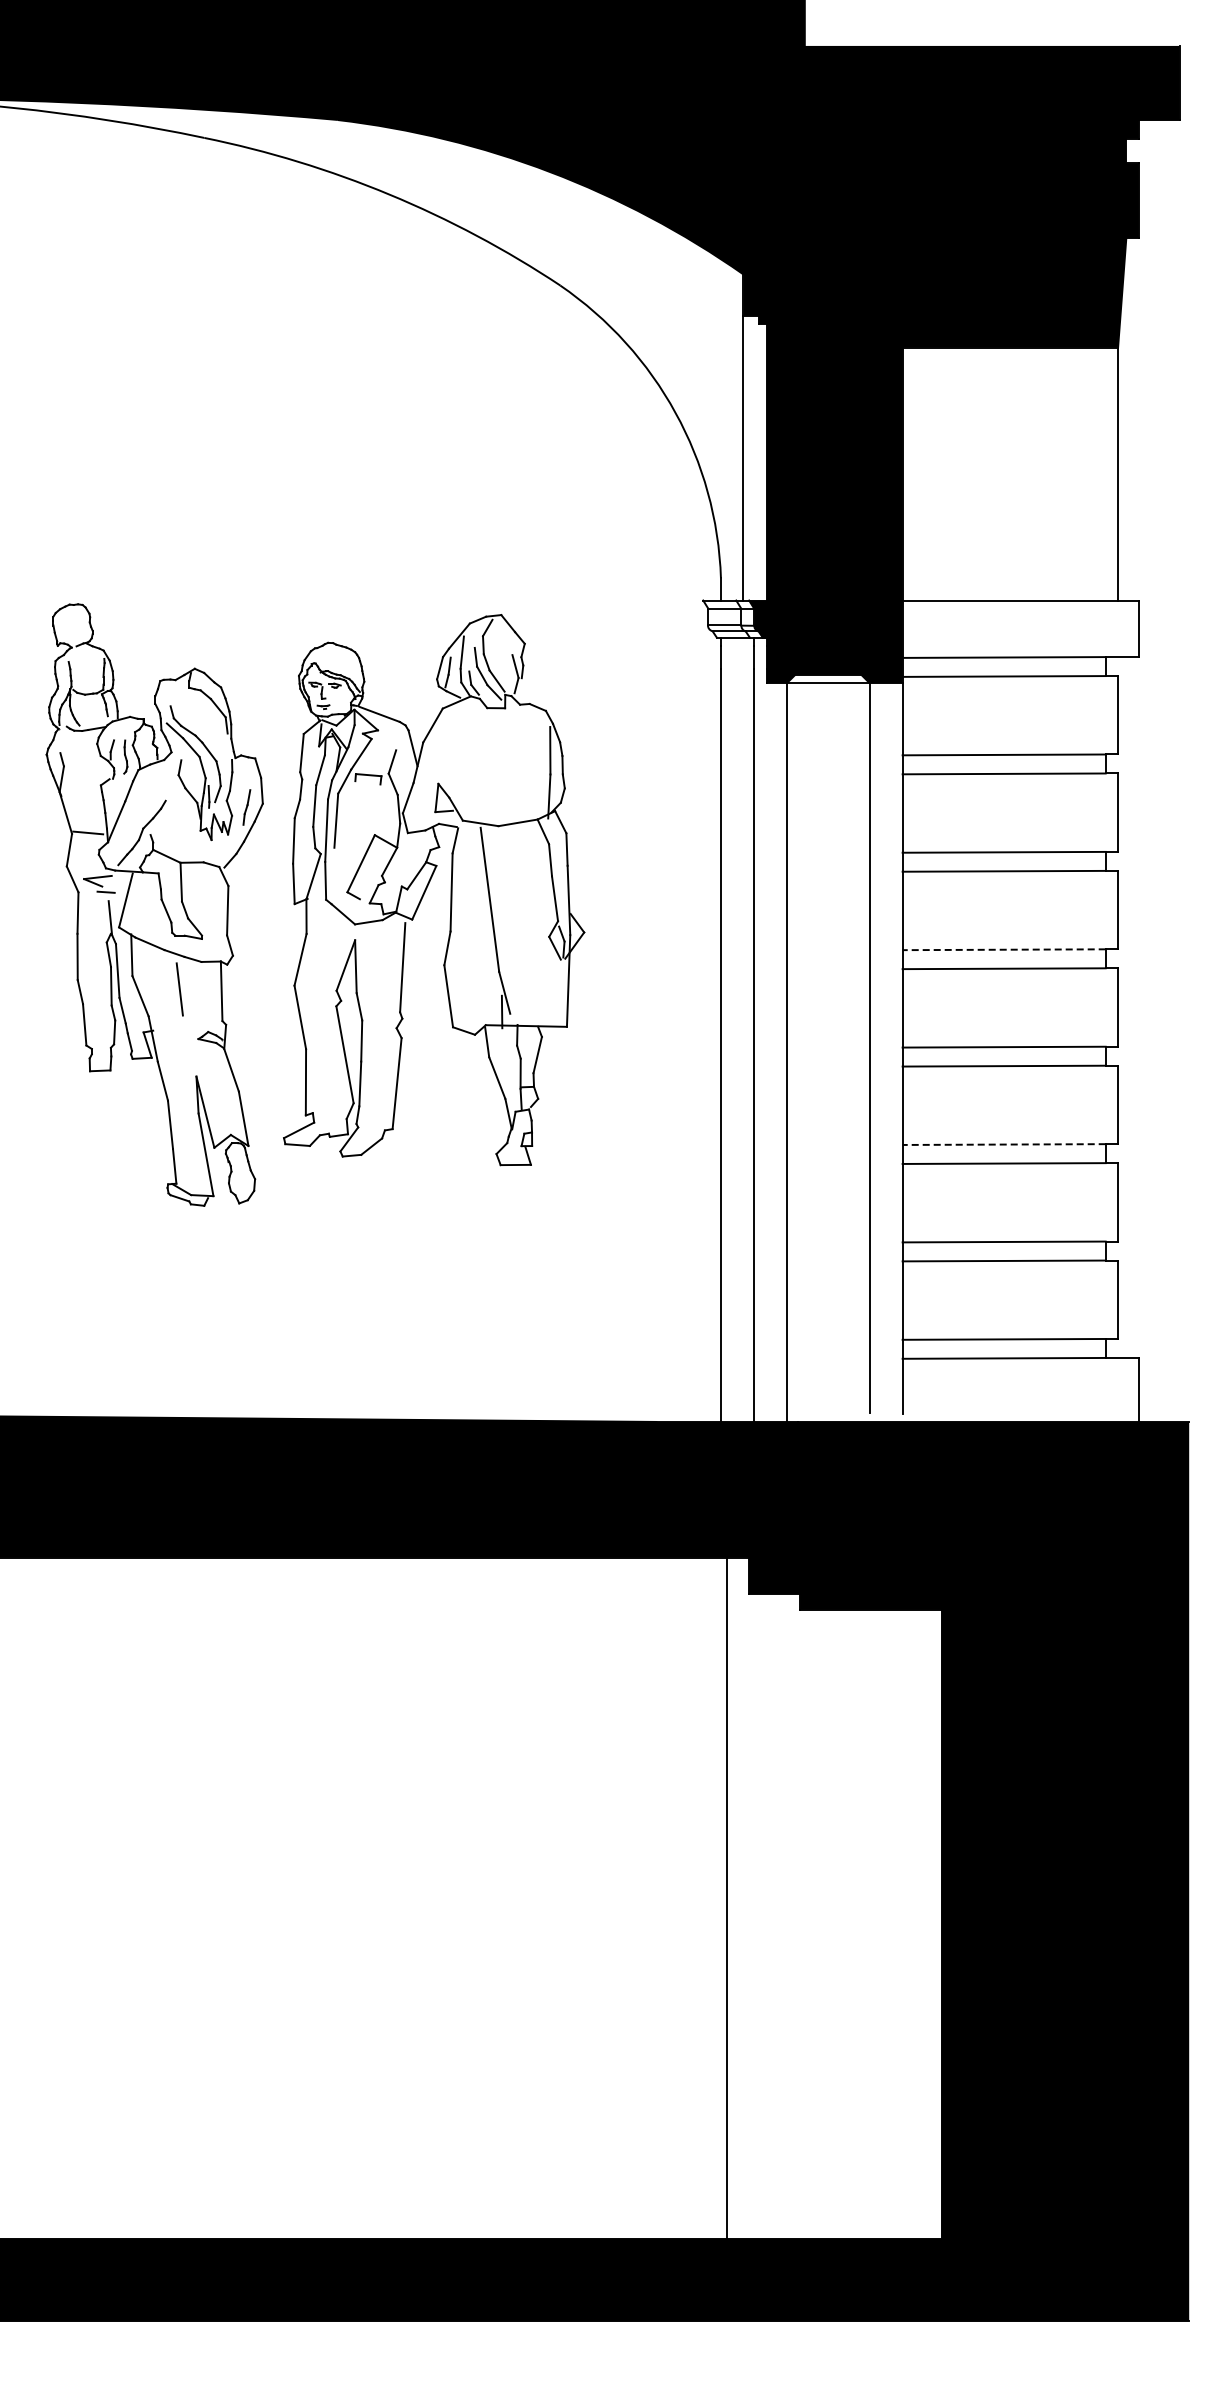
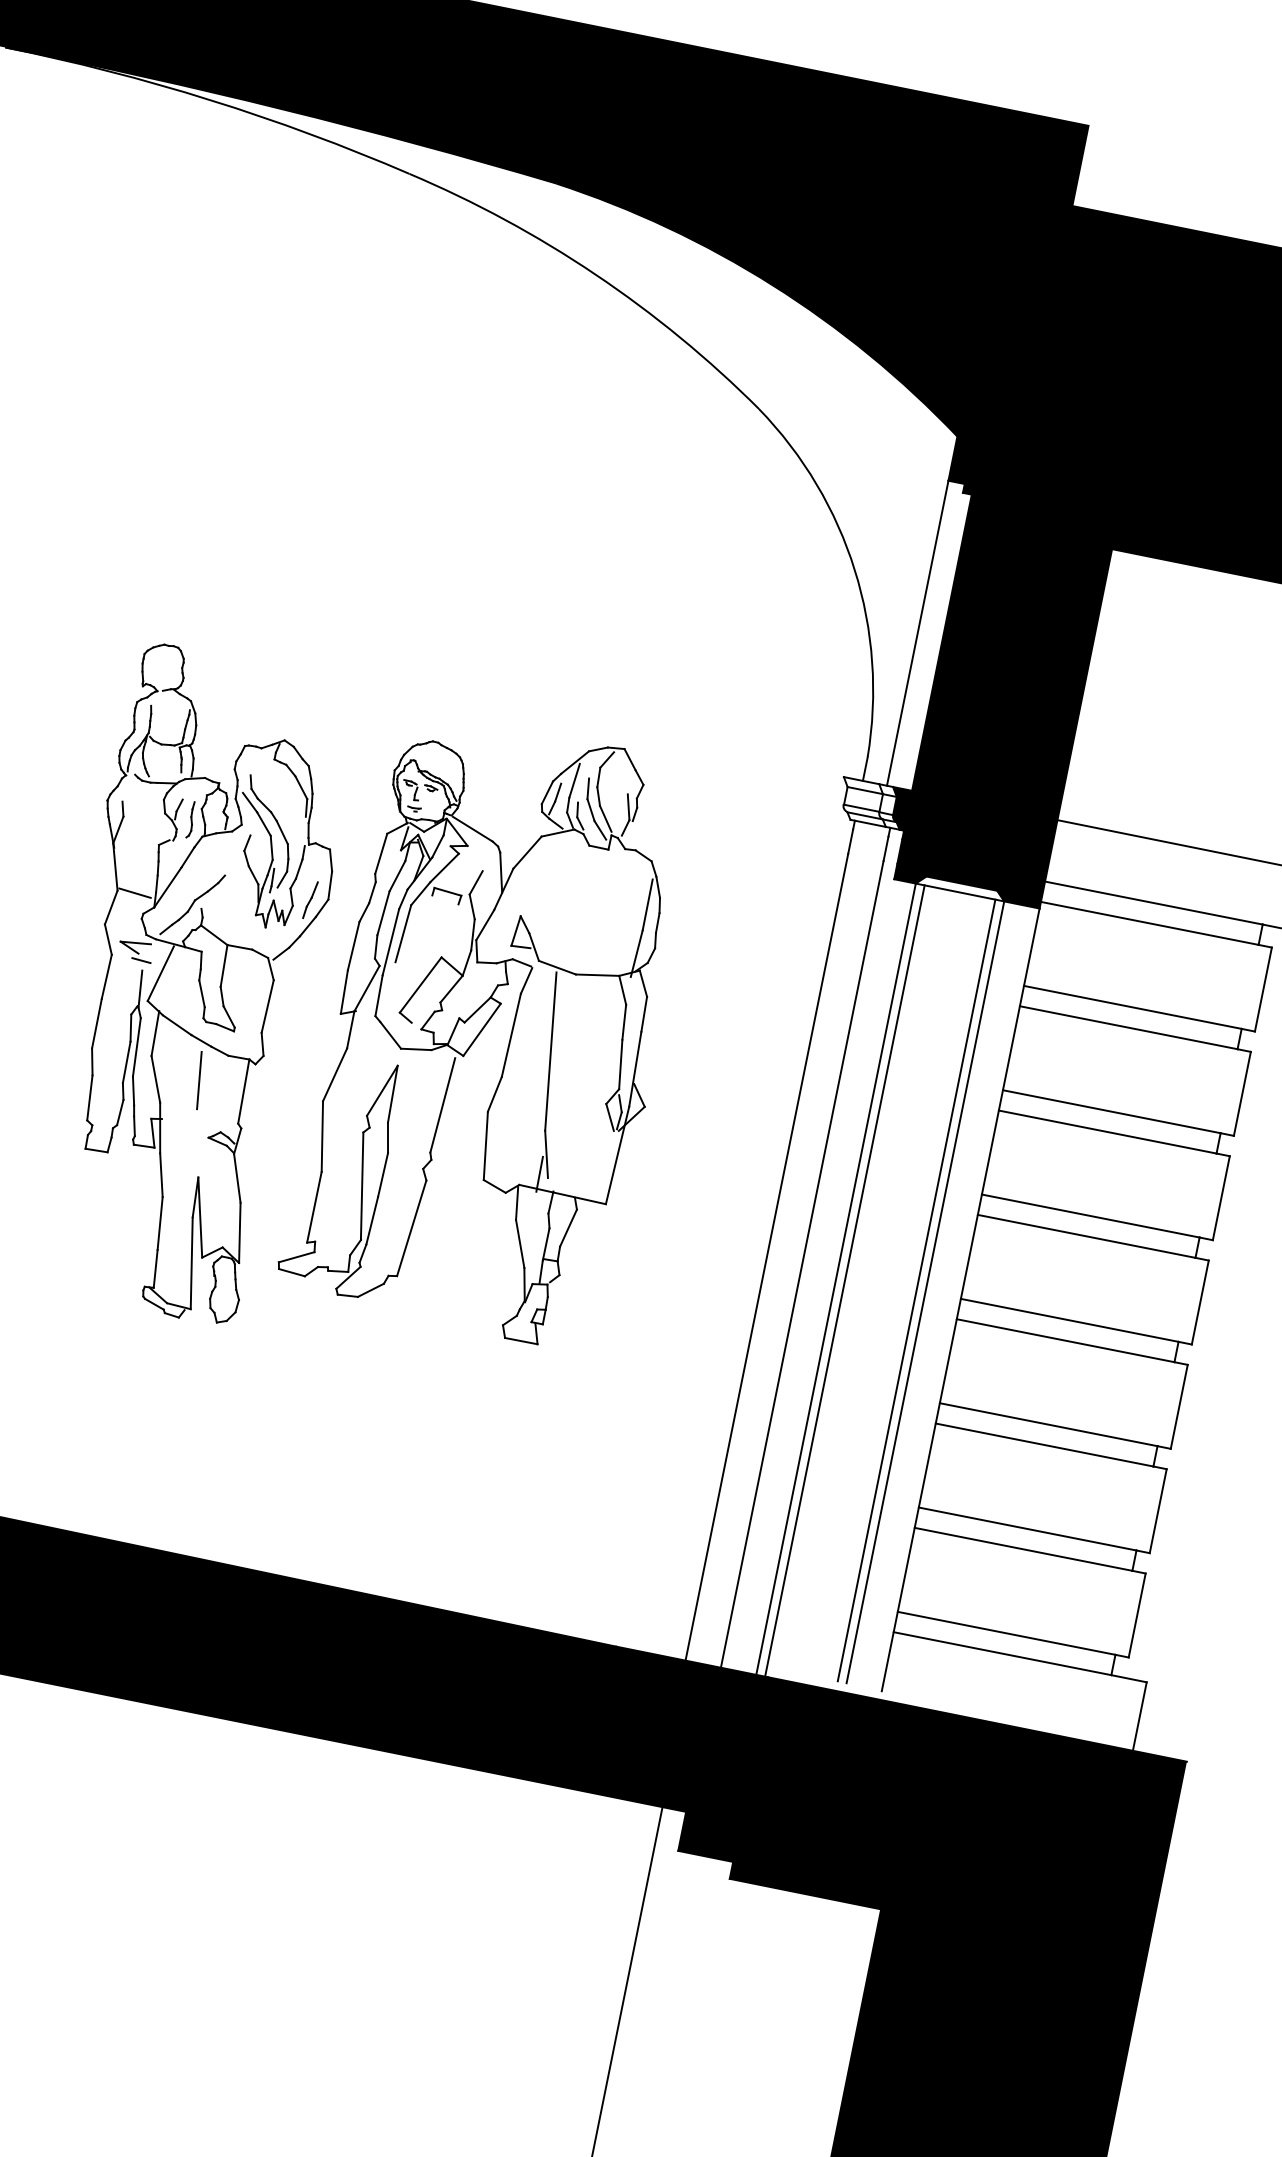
line: (1004, 949) -> (1091, 1215), dashed -> solid
line: (861, 1047) -> (916, 1289), added
line: (795, 1052) -> (845, 1281), added
line: (1004, 1144) -> (1049, 1424), dashed -> solid

